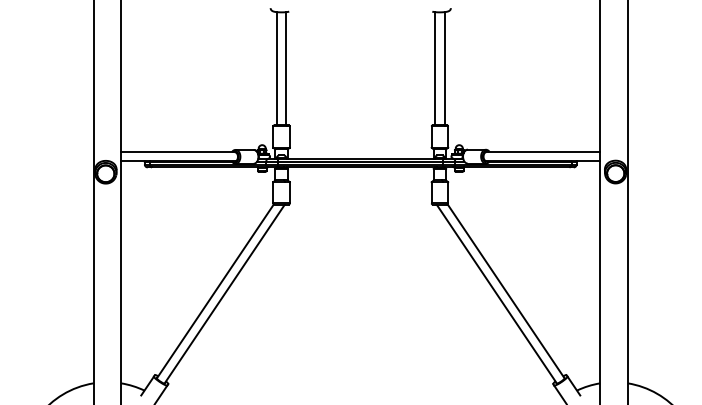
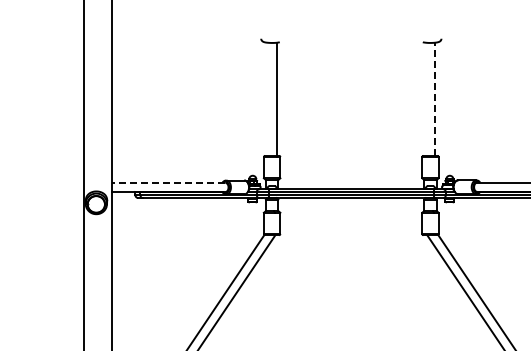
line: (276, 68) -> (267, 99), removed
line: (435, 68) -> (426, 99), removed
line: (444, 68) -> (435, 99), solid -> dashed
line: (178, 152) -> (169, 183), solid -> dashed

